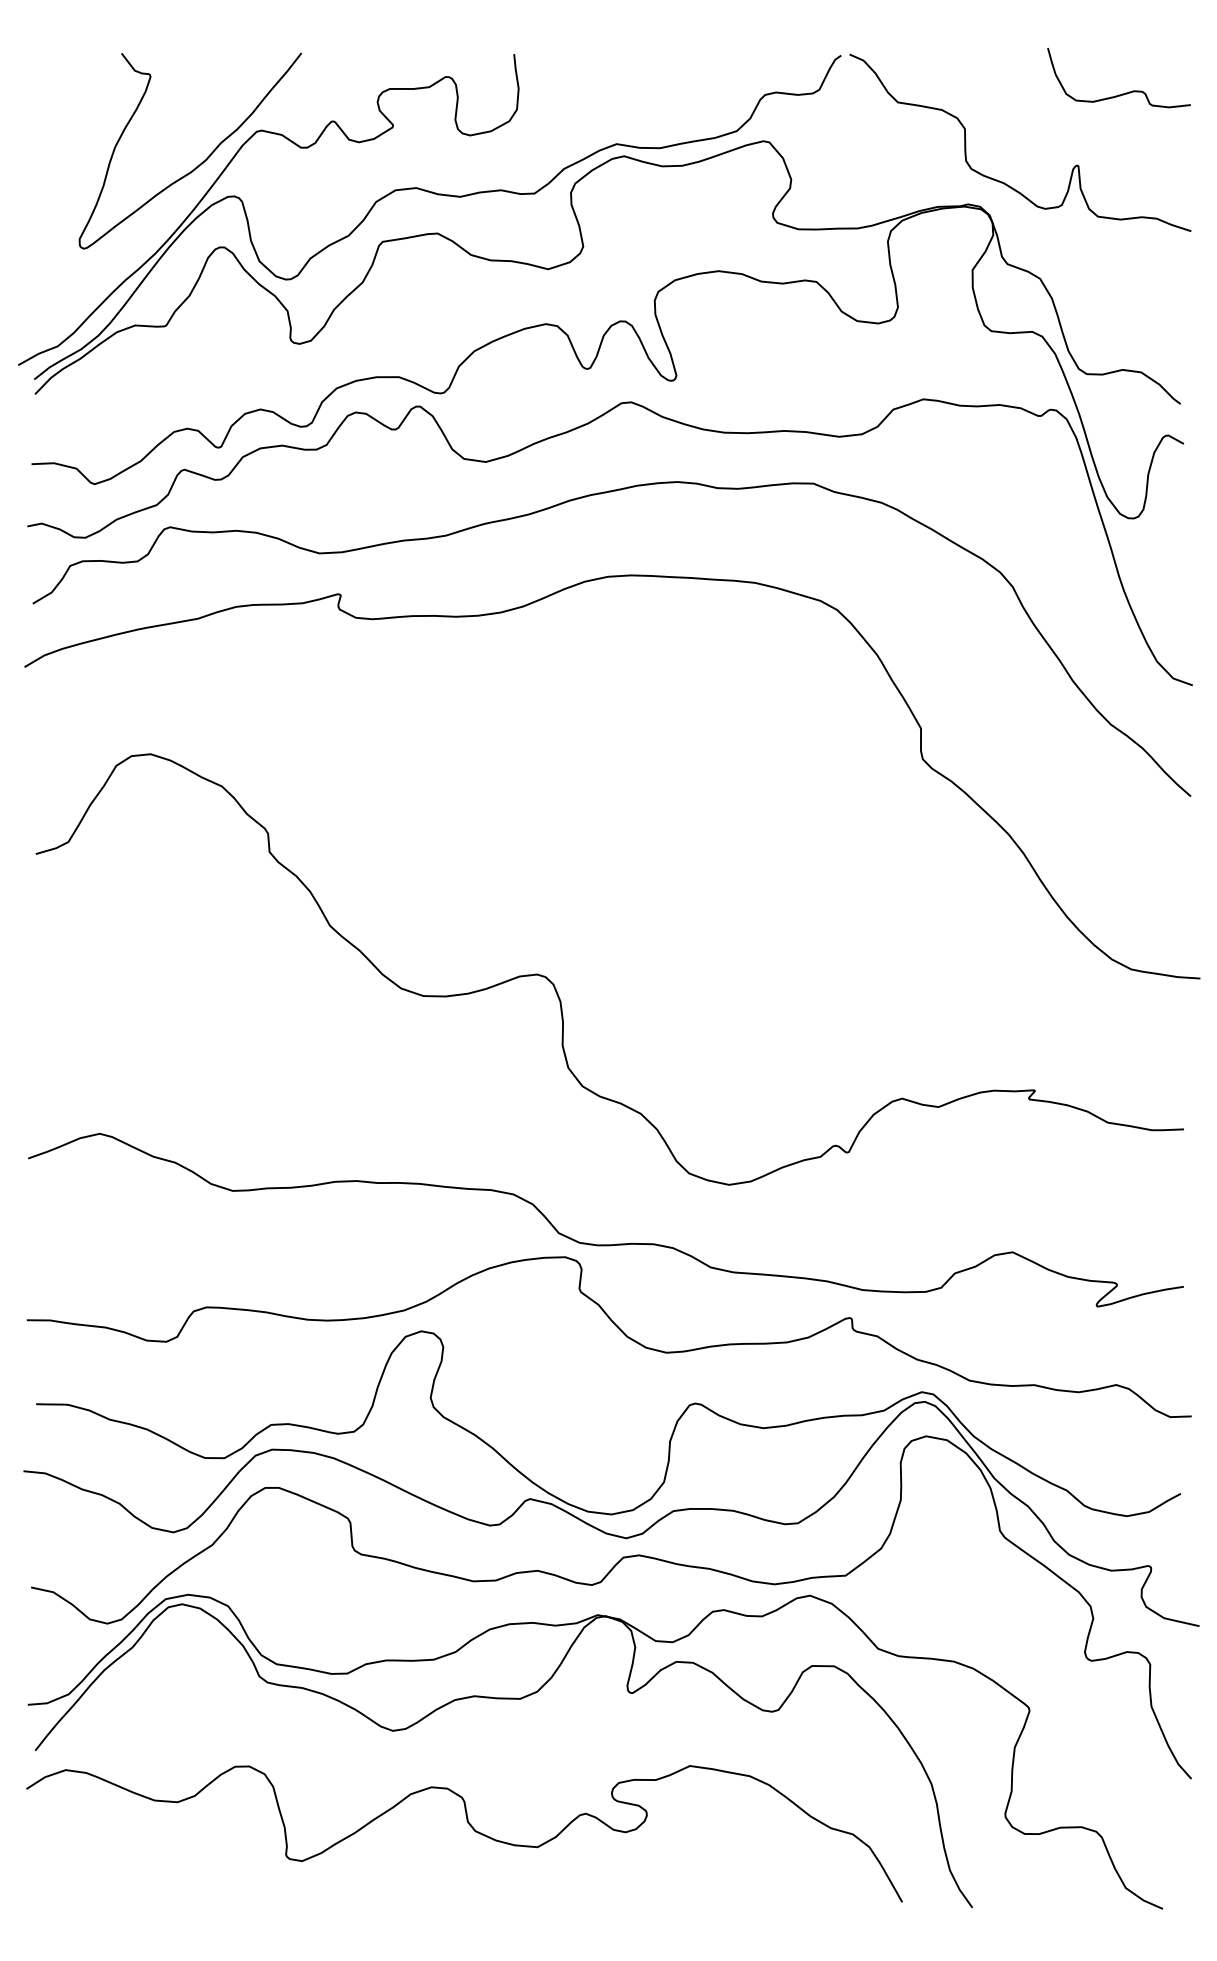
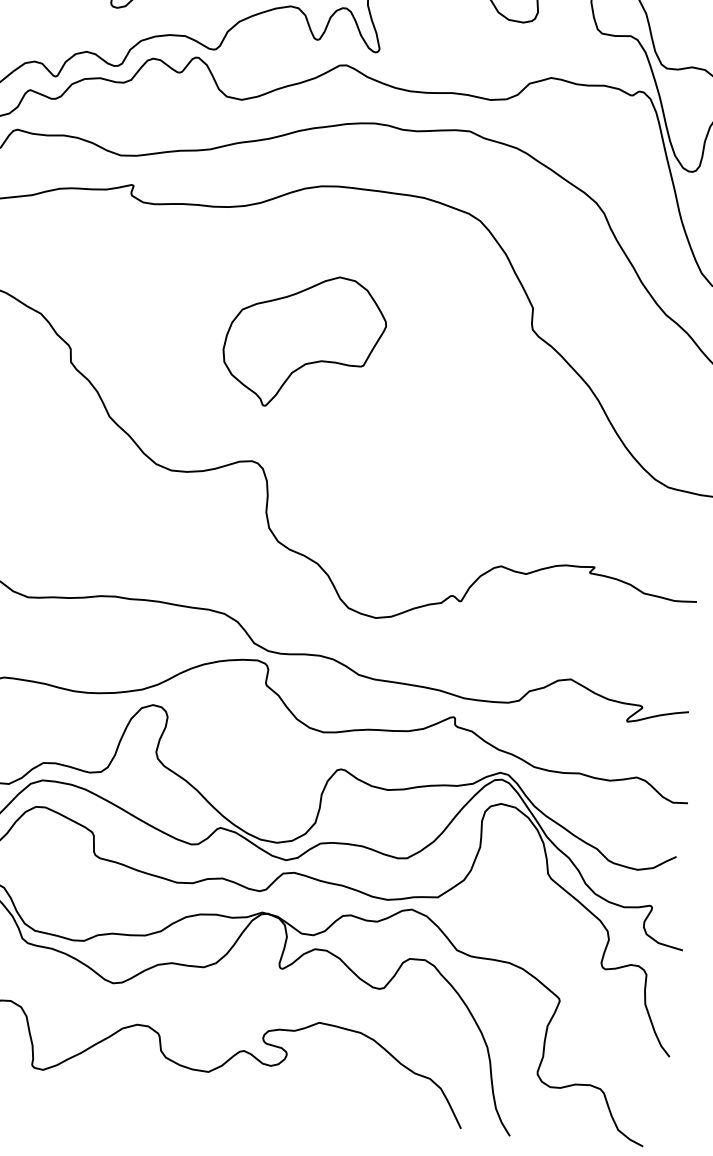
part: (599, 799) -> (304, 341), added

